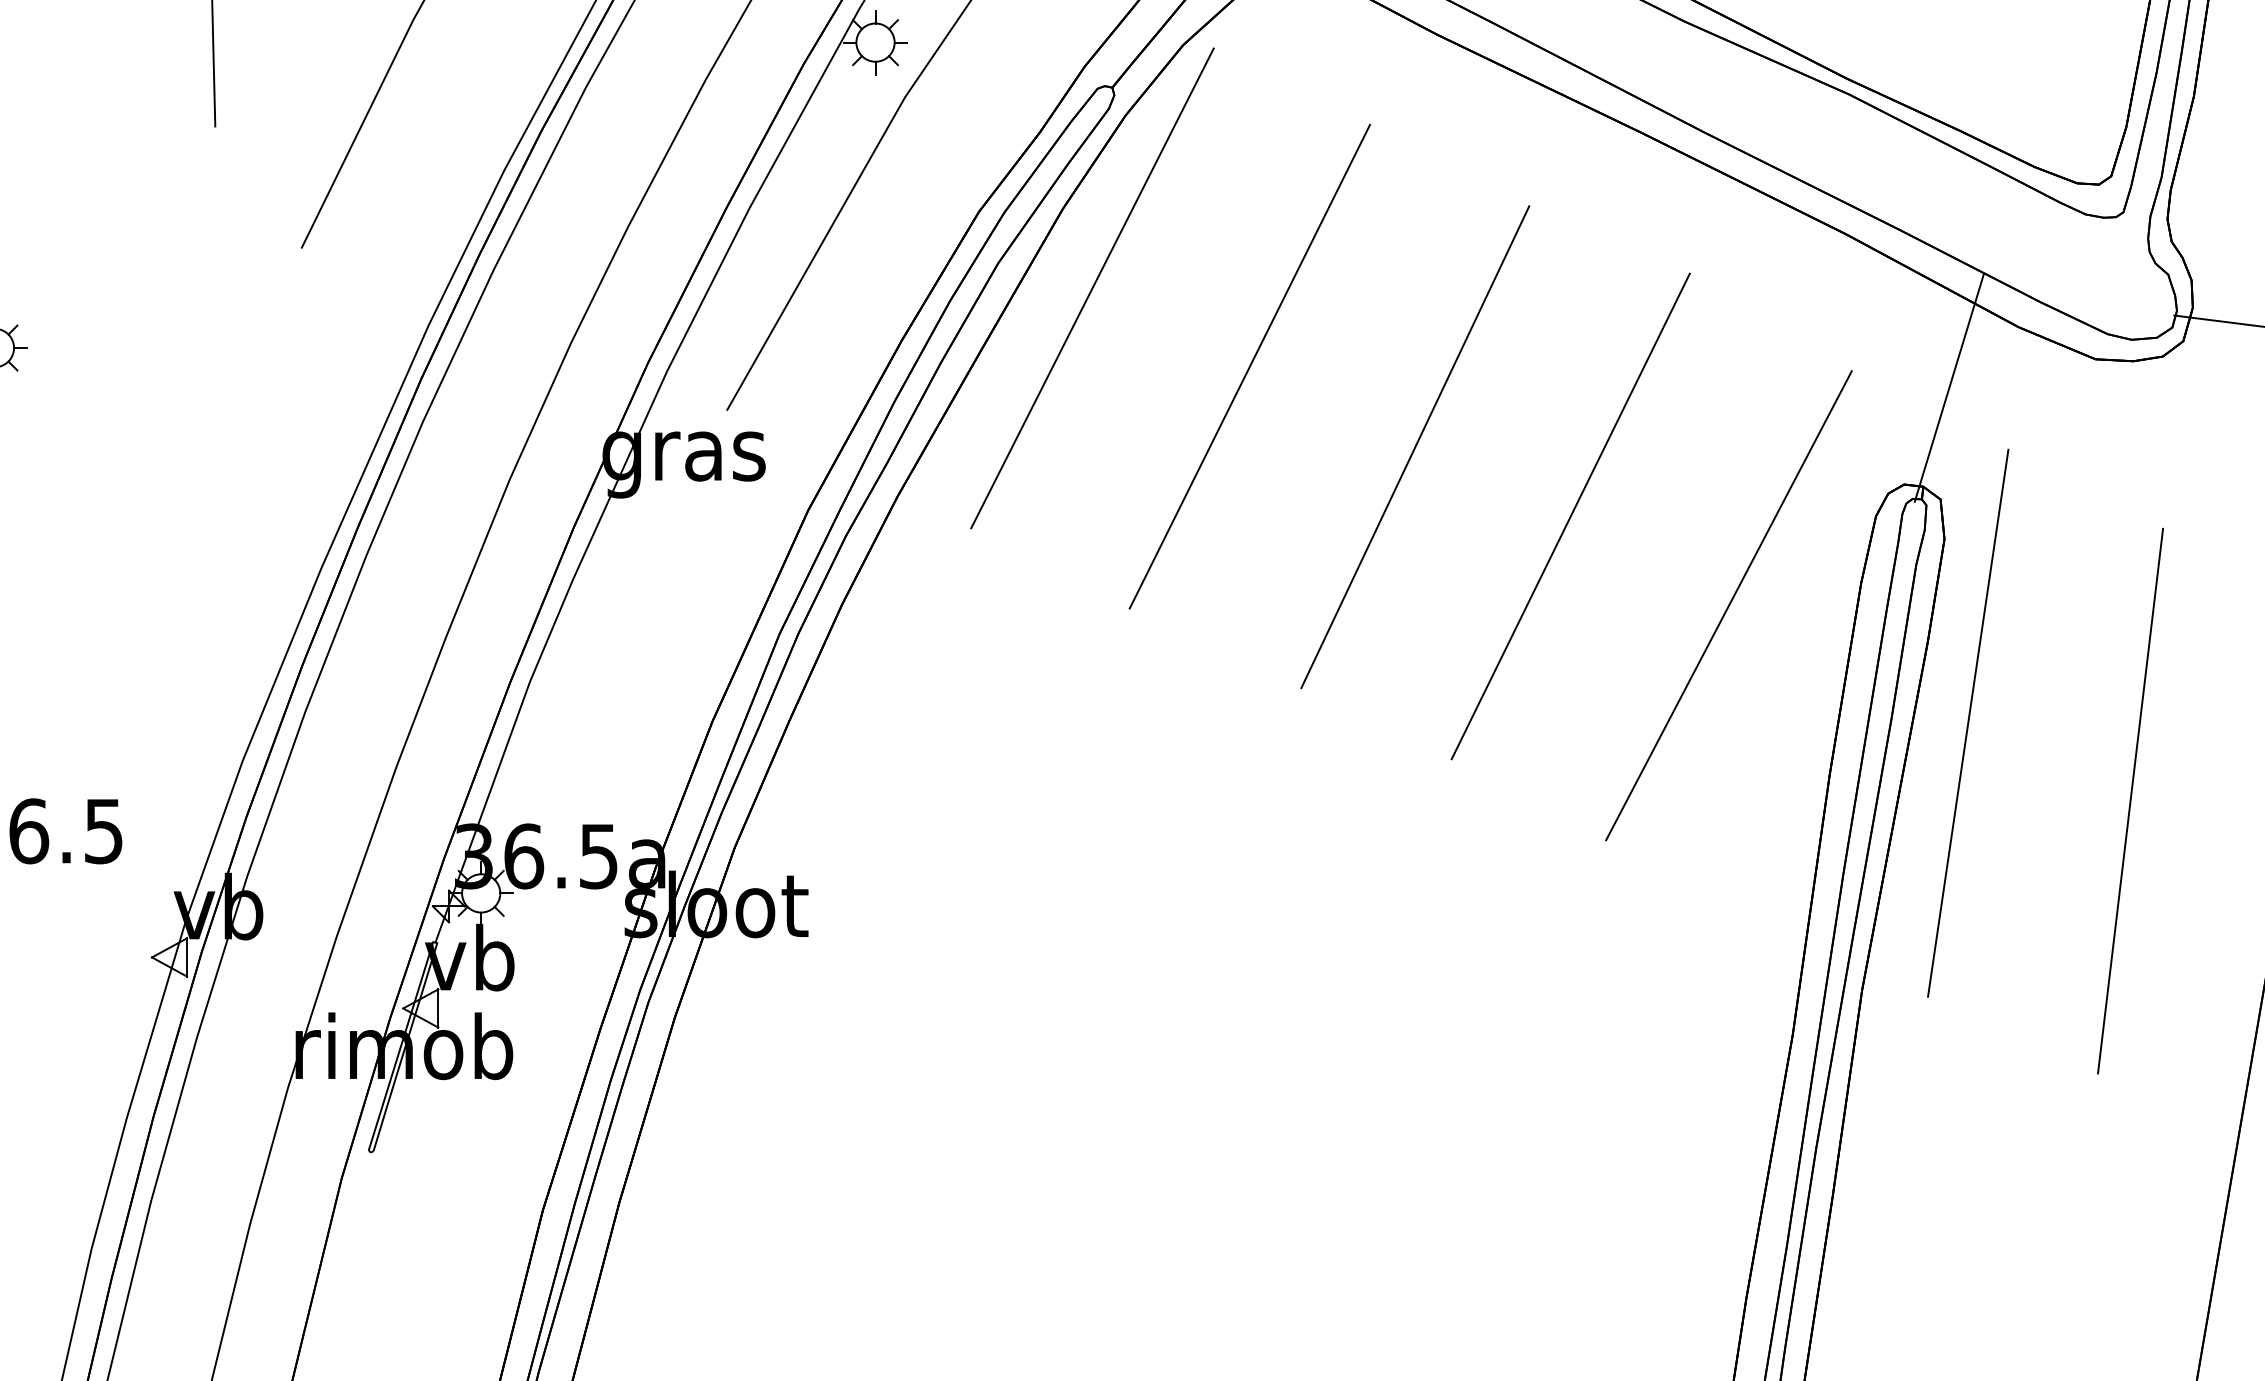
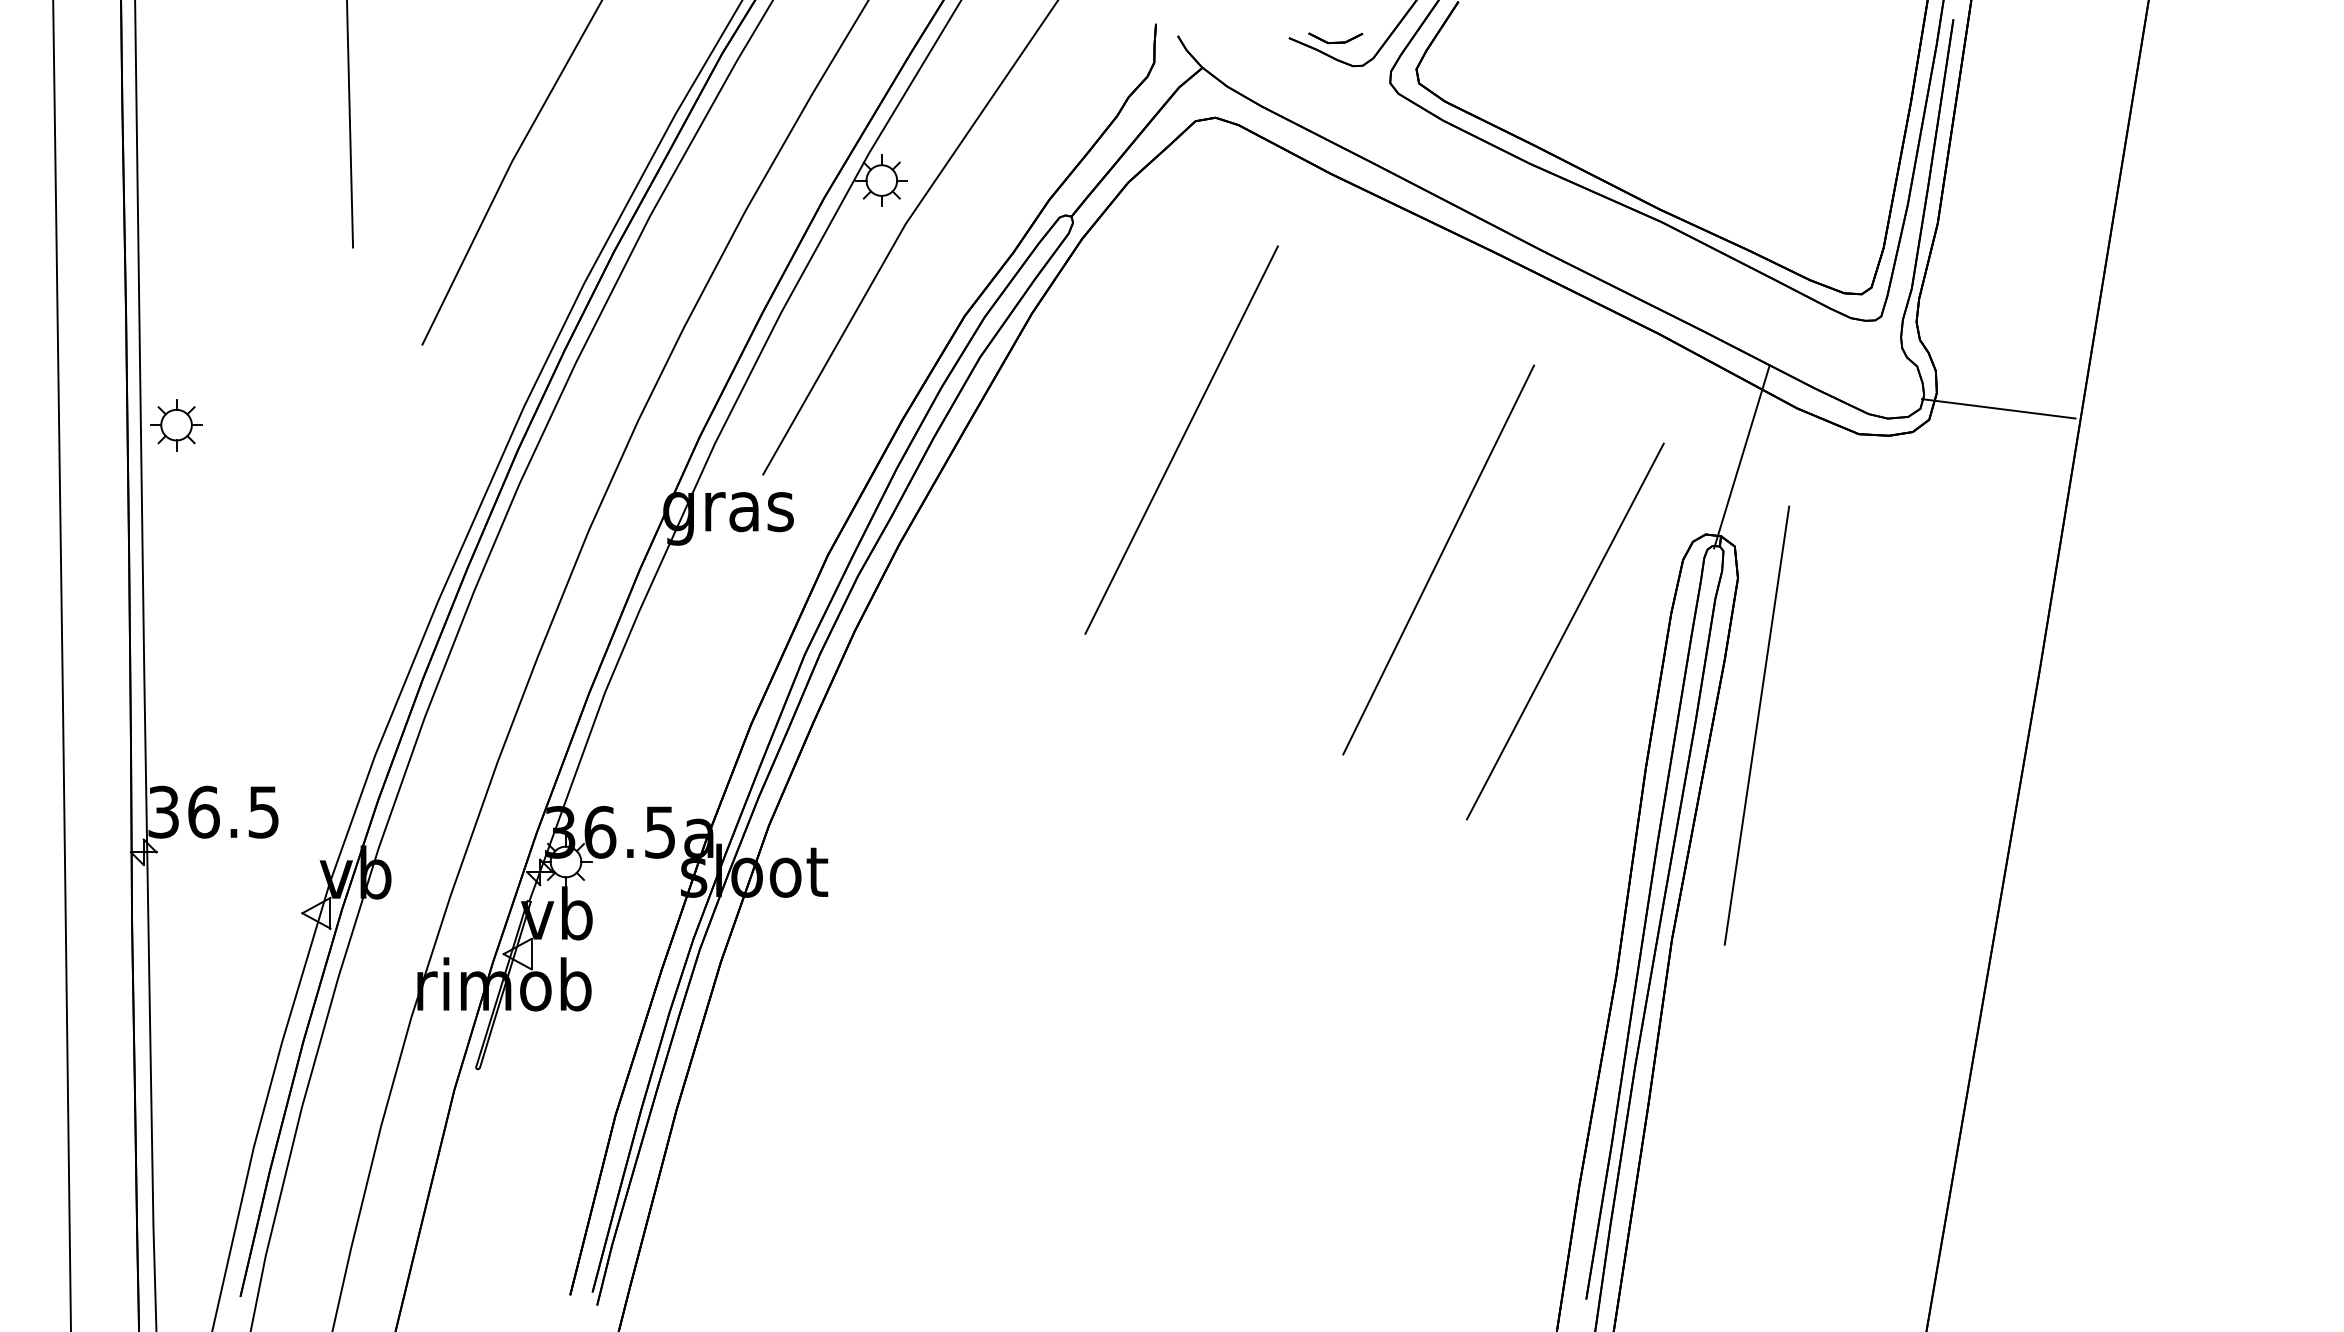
line: (1092, 288) -> (1055, 377), removed
line: (1414, 447) -> (1313, 504), removed
line: (2129, 801) -> (1886, 788), removed

